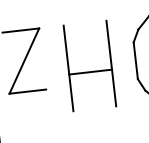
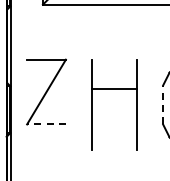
line: (136, 60) -> (163, 104), solid -> dashed
line: (90, 72) -> (114, 89), moved
line: (27, 91) -> (46, 124), solid -> dashed

